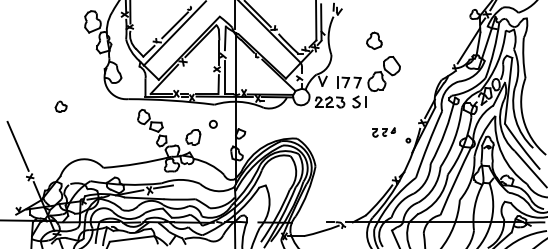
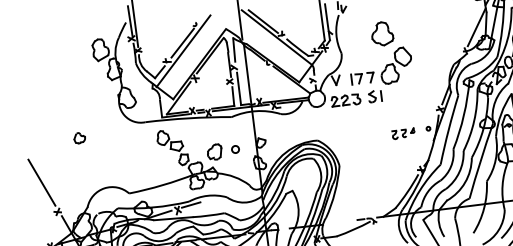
part: (374, 40) -> (382, 33), size x1.43
circle: (212, 123) -> (234, 148), moved
part: (383, 132) -> (403, 133), moved

